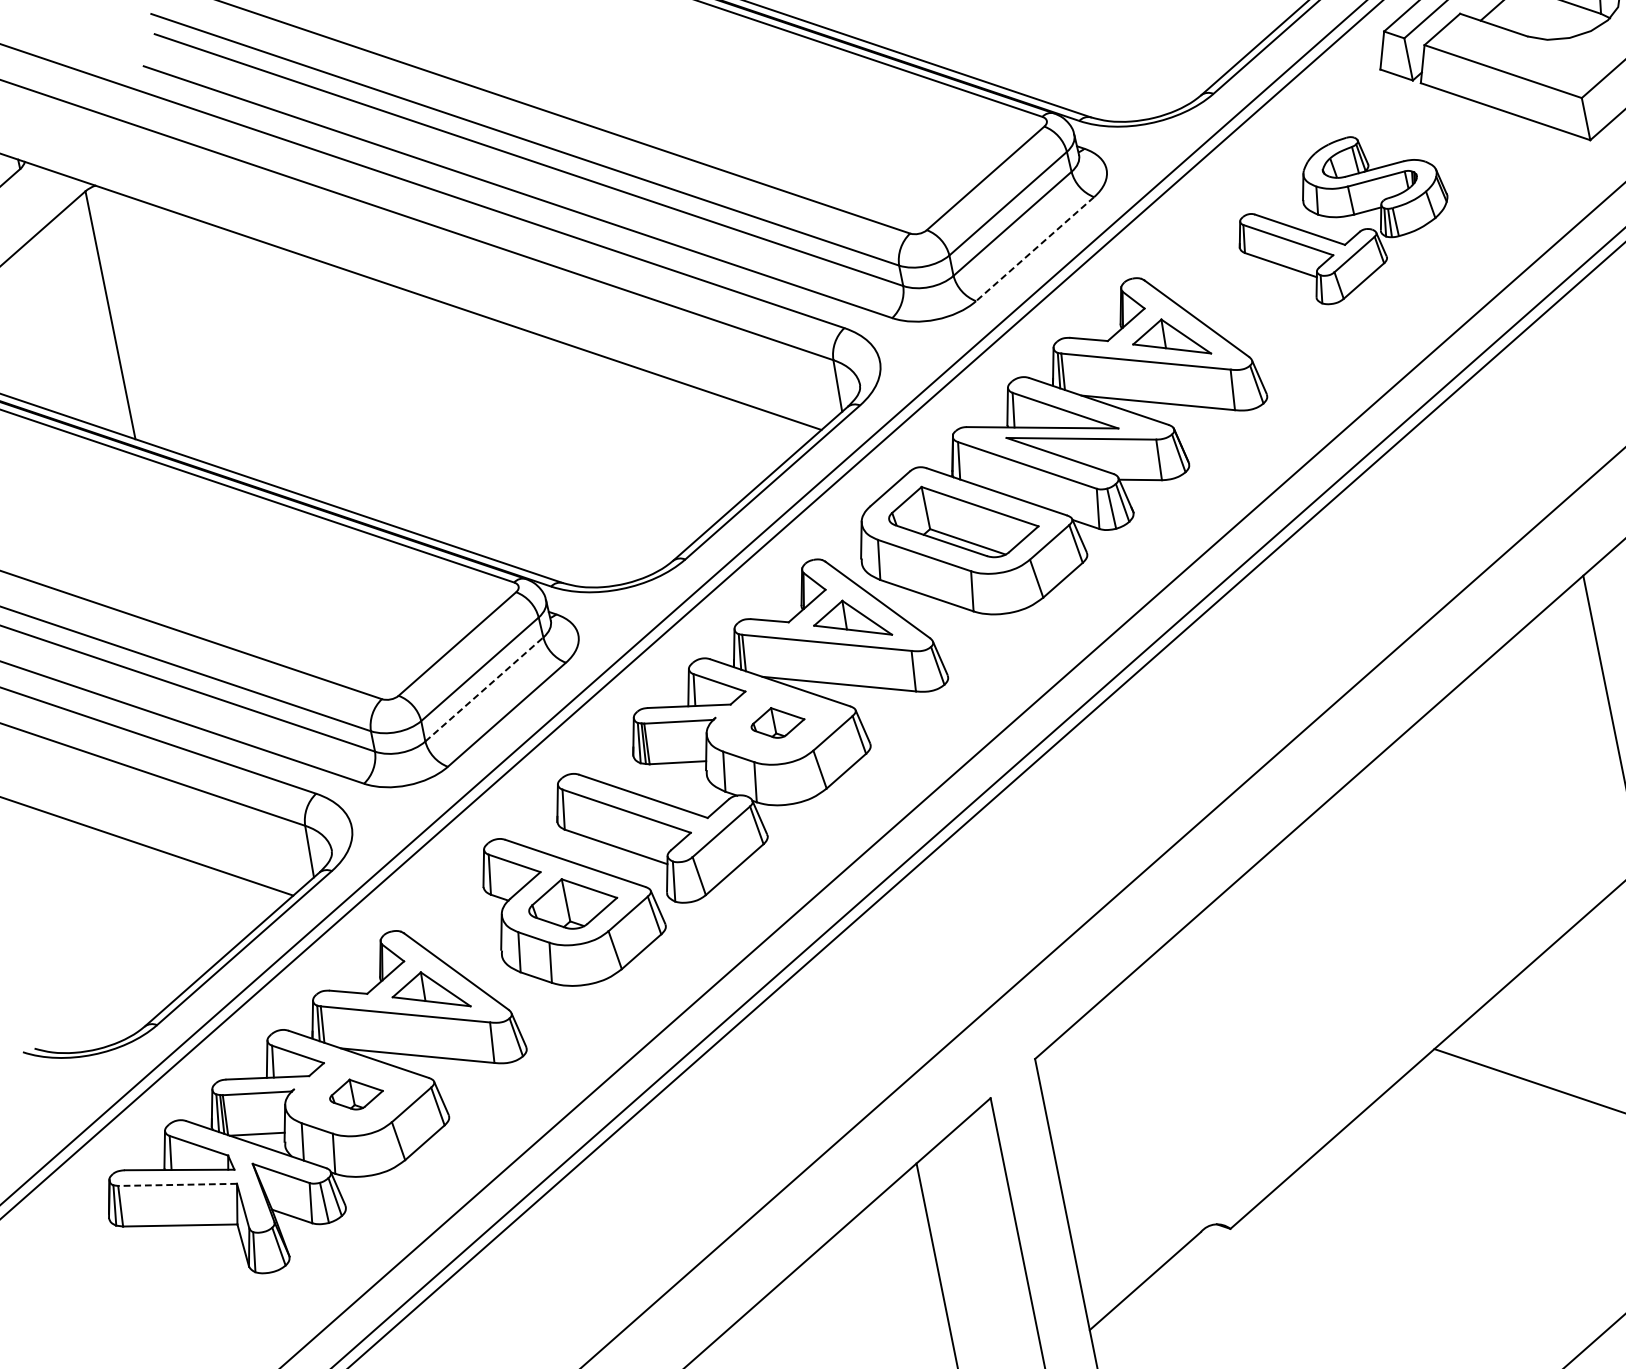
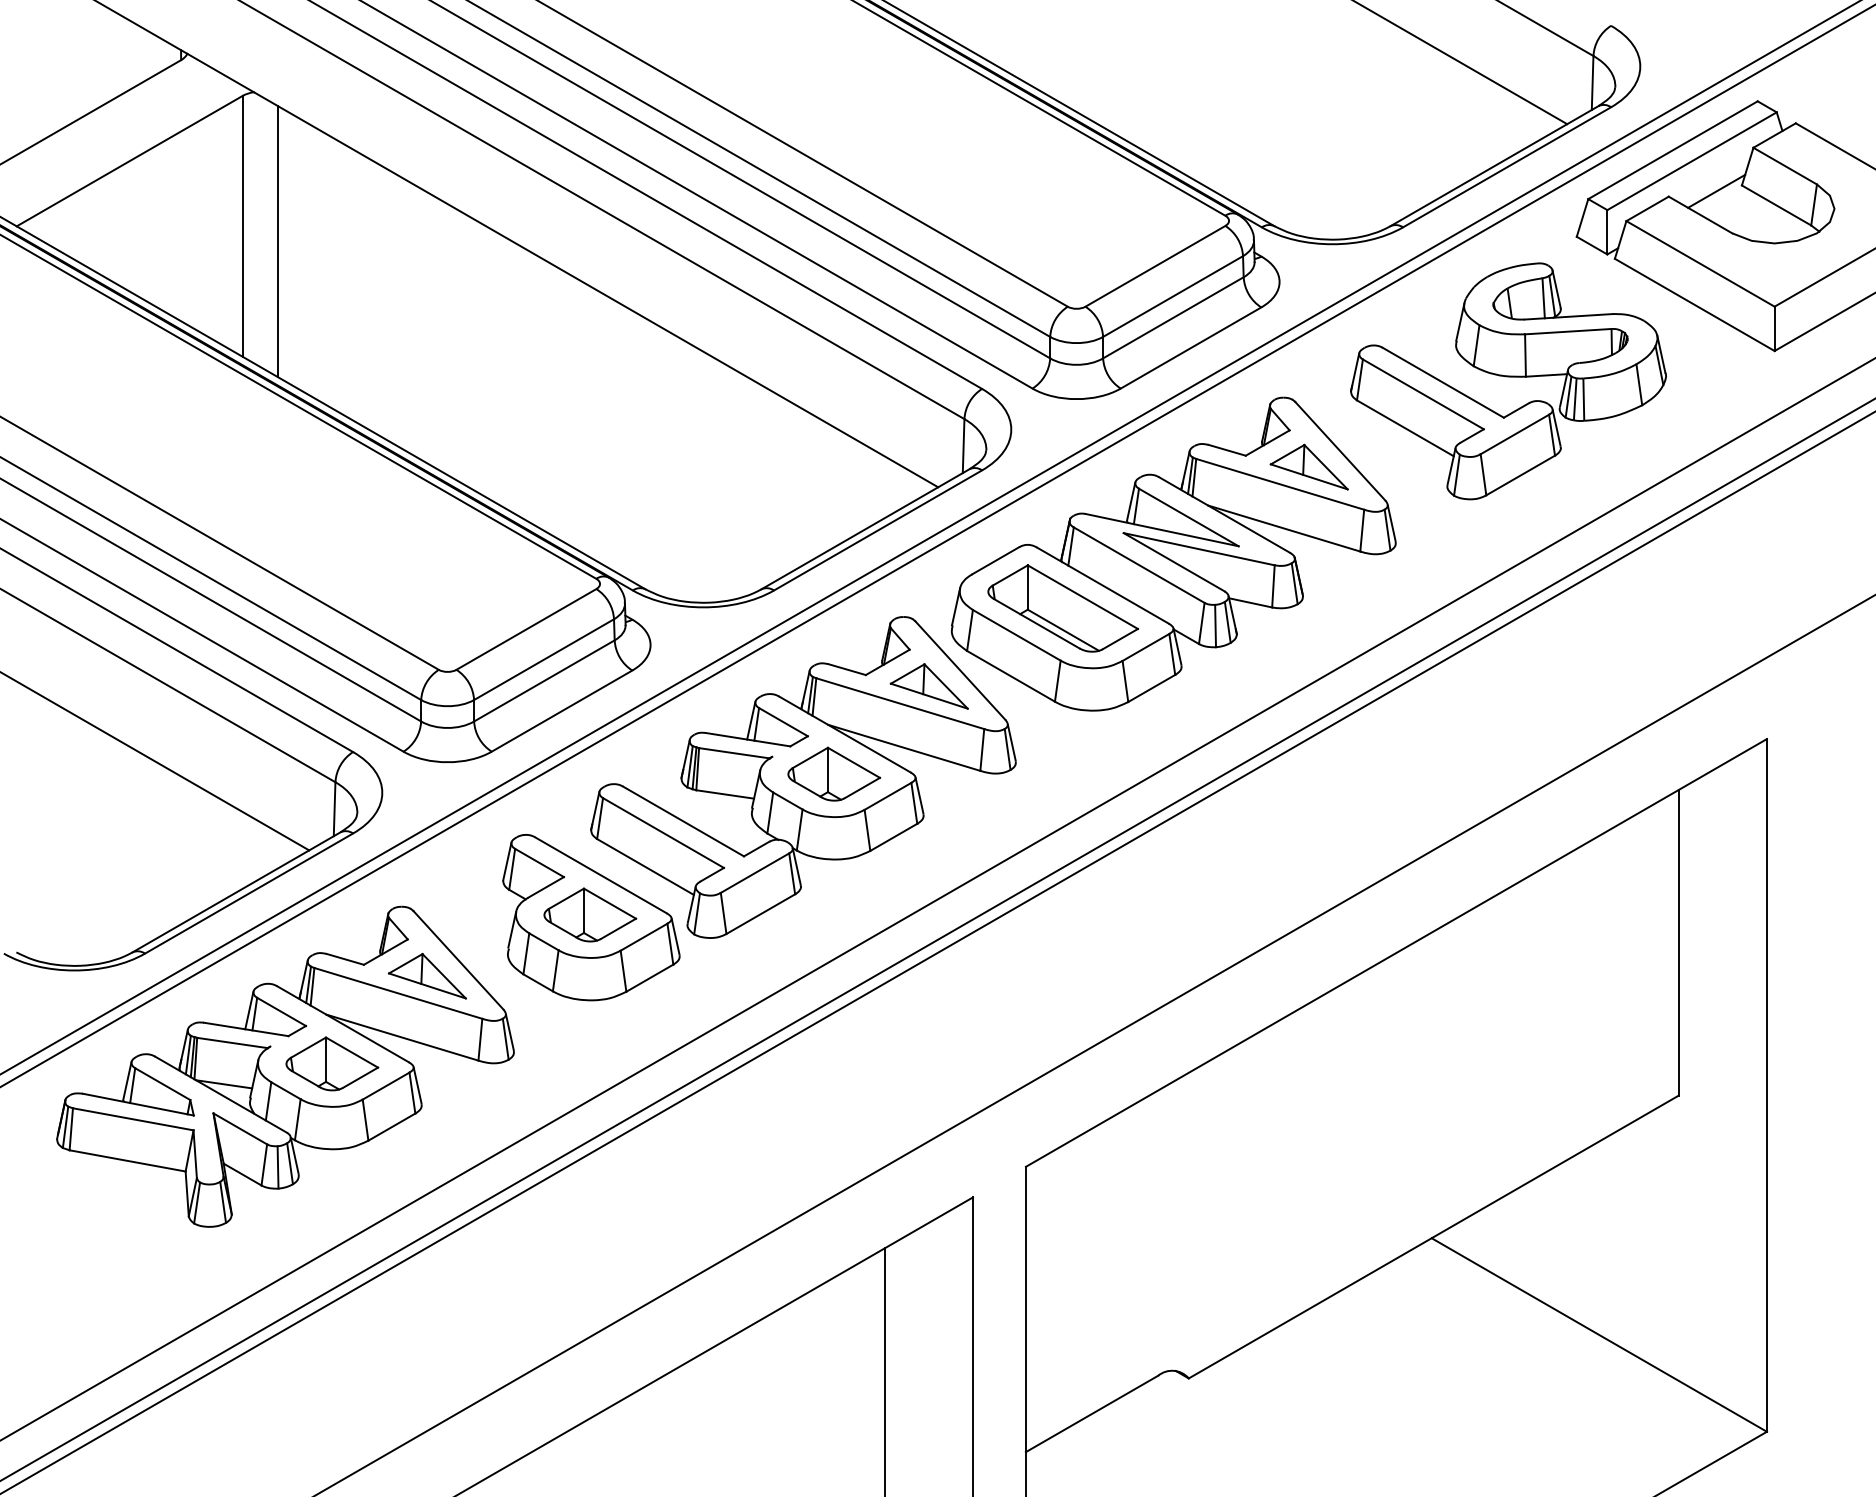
part: (1343, 220) -> (1508, 381), size x1.43
line: (1034, 249) -> (1190, 348), dashed -> solid
line: (146, 322) -> (277, 241), added
line: (484, 689) -> (544, 680), dashed -> solid
part: (777, 721) -> (834, 773), size x1.67
part: (356, 1093) -> (332, 1063), size x1.67
line: (176, 1185) -> (132, 1119), dashed -> solid

